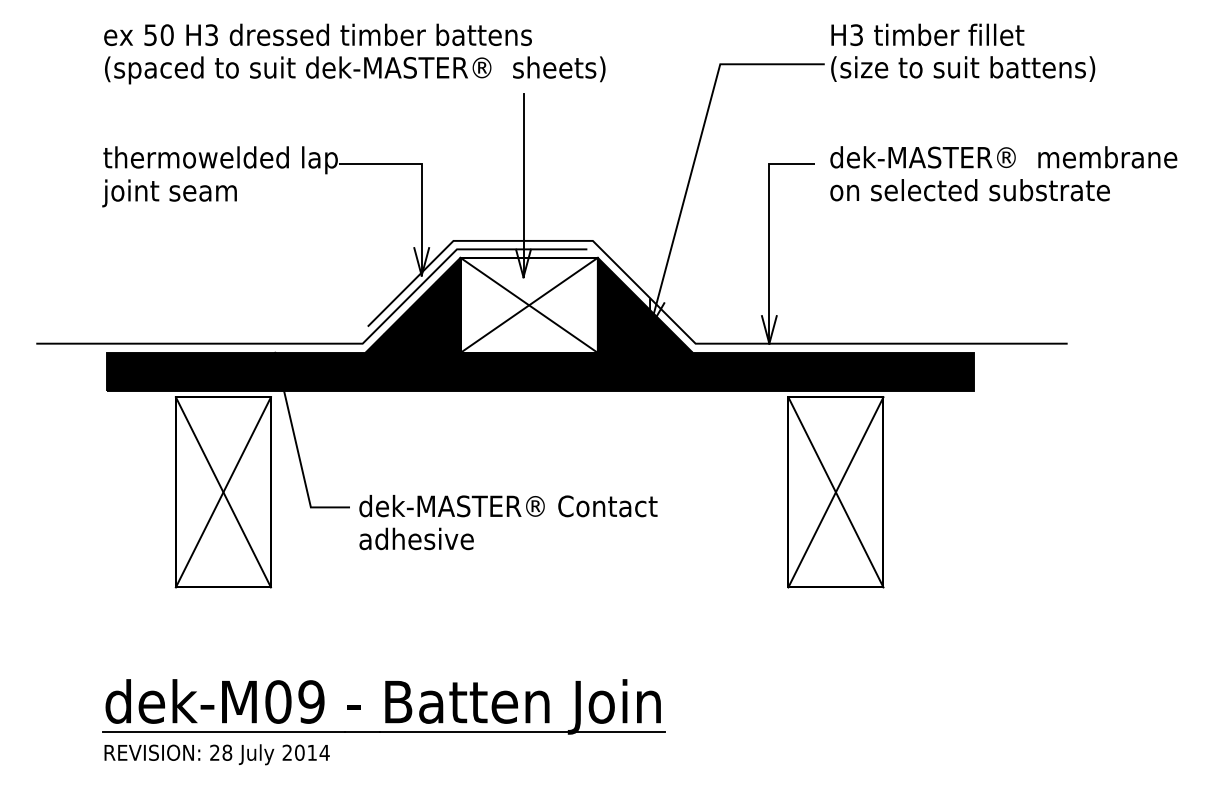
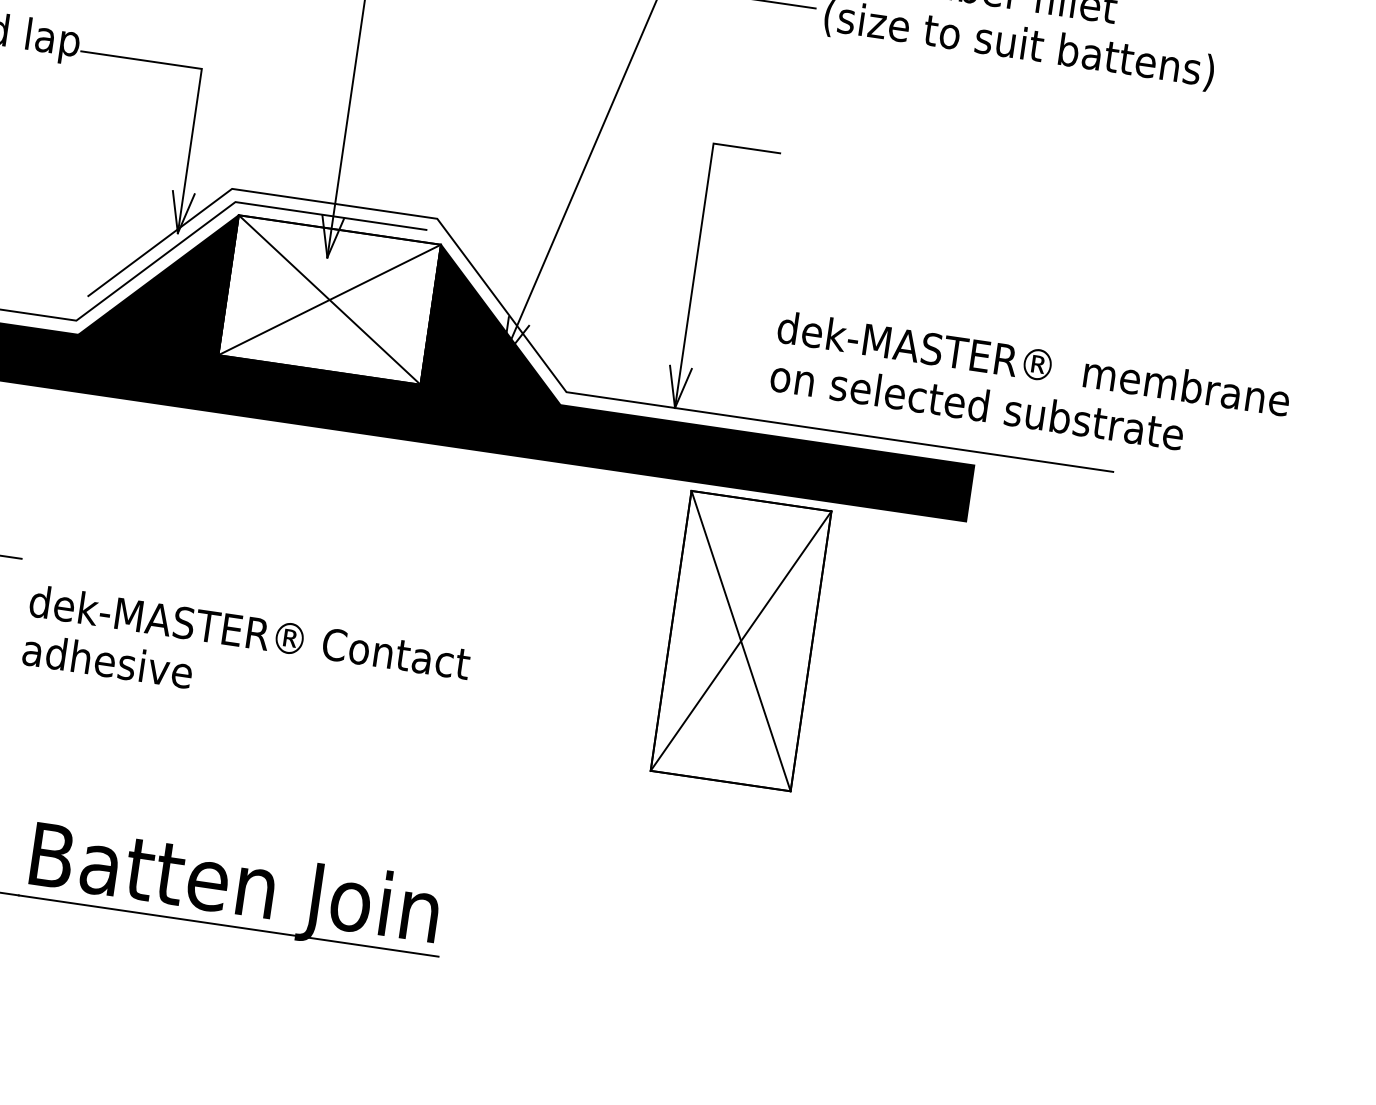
text: (1003, 173) -> (1030, 387), moved
text: (508, 522) -> (246, 656), moved

